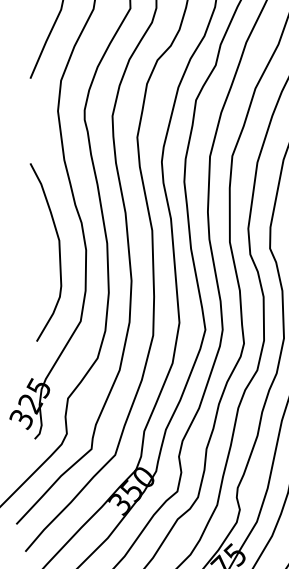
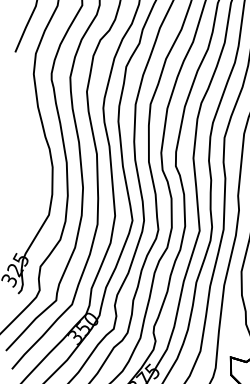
curve: (59, 252) -> (34, 168), removed

